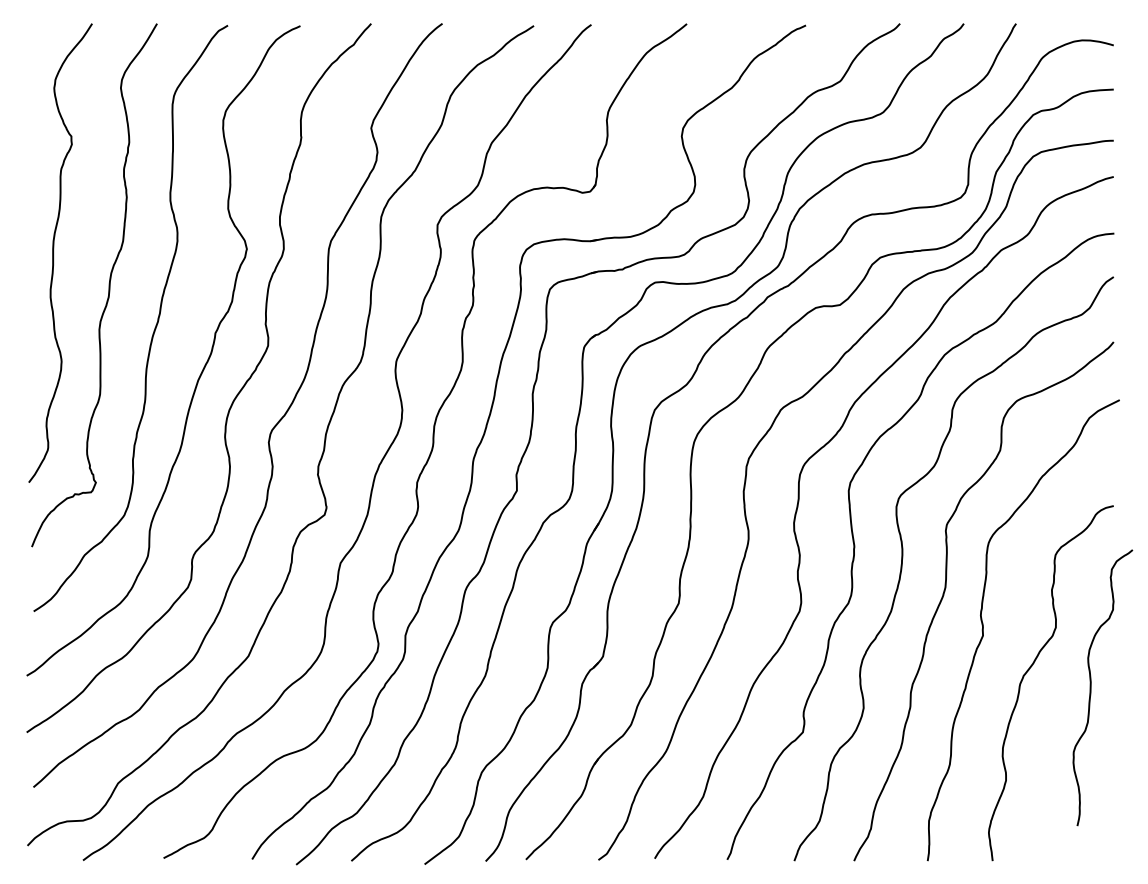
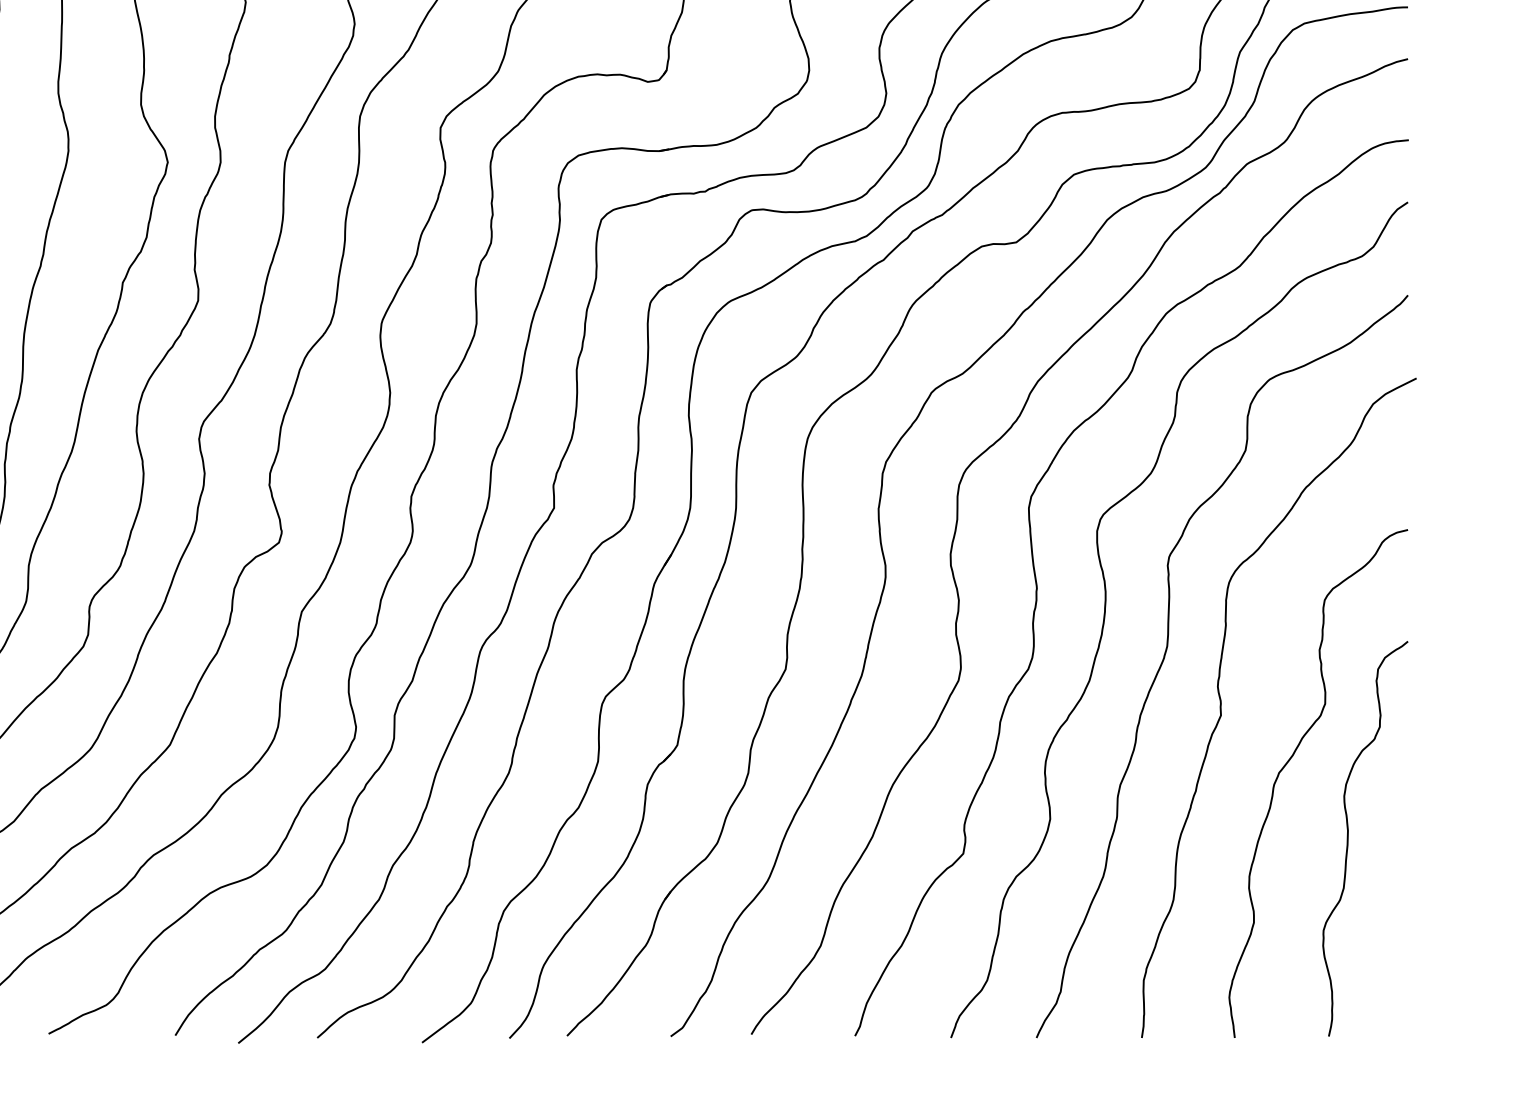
curve: (1091, 687) -> (1348, 838), moved

